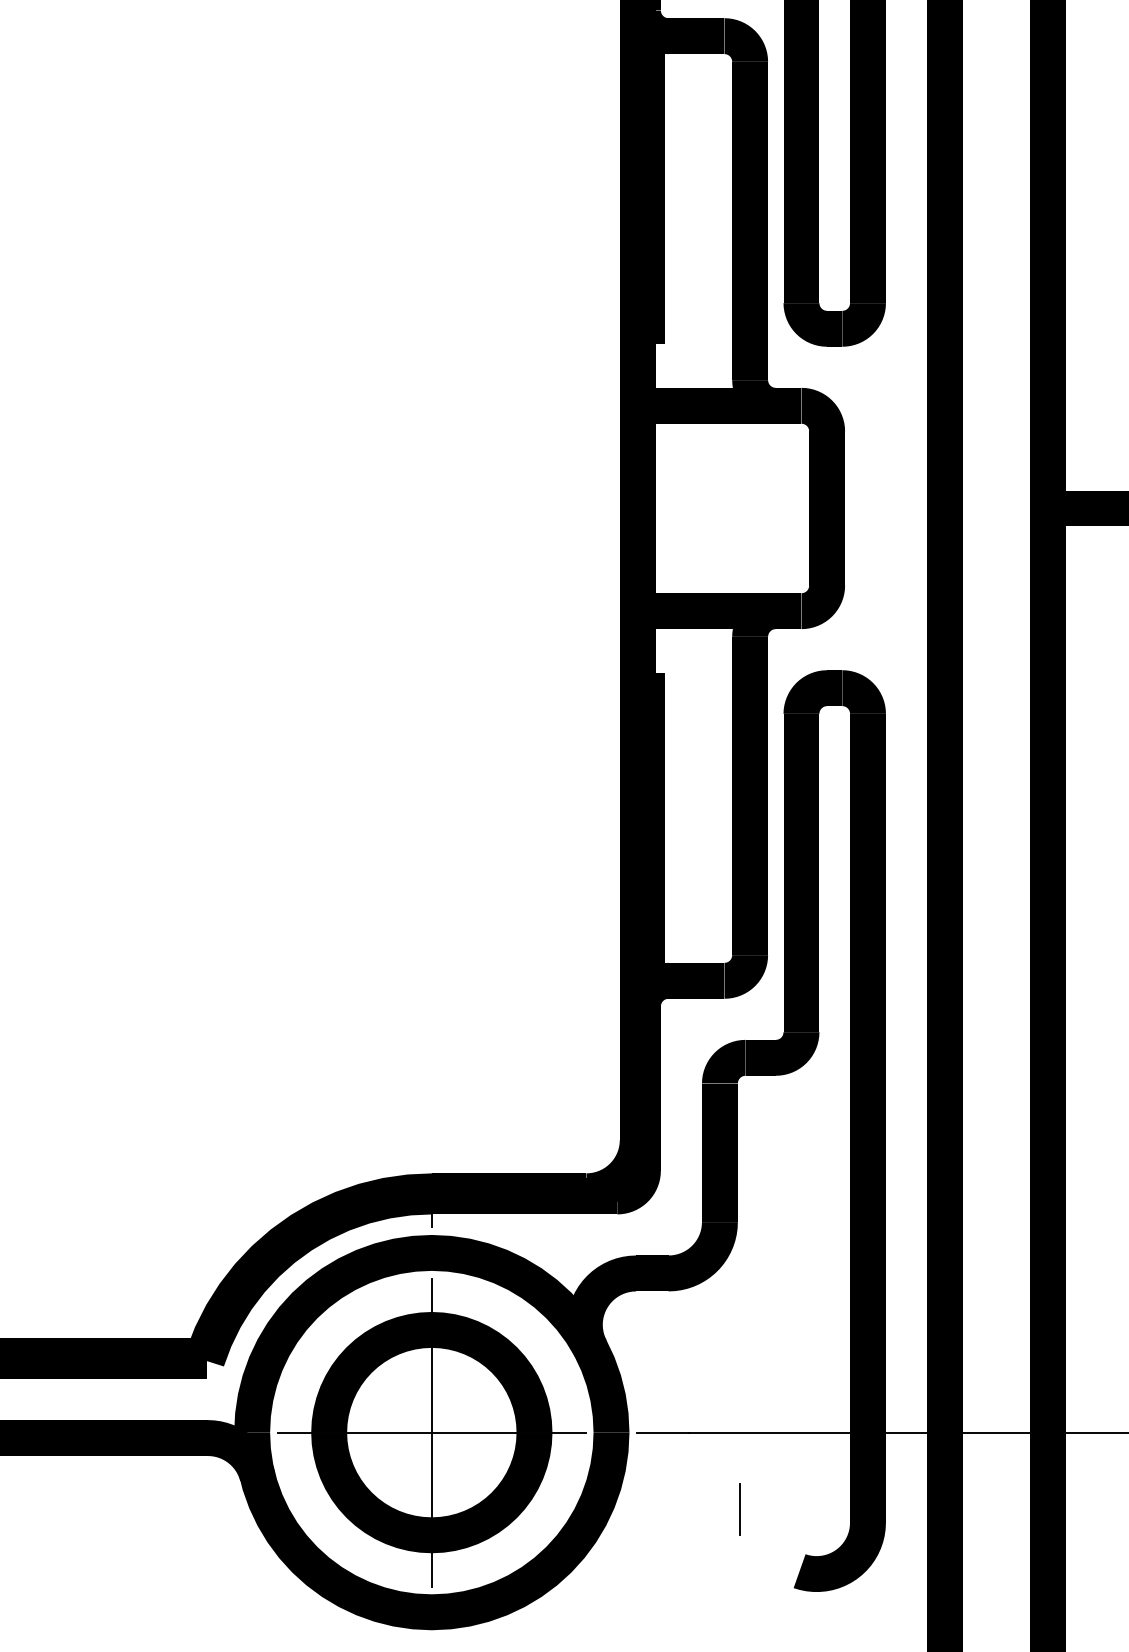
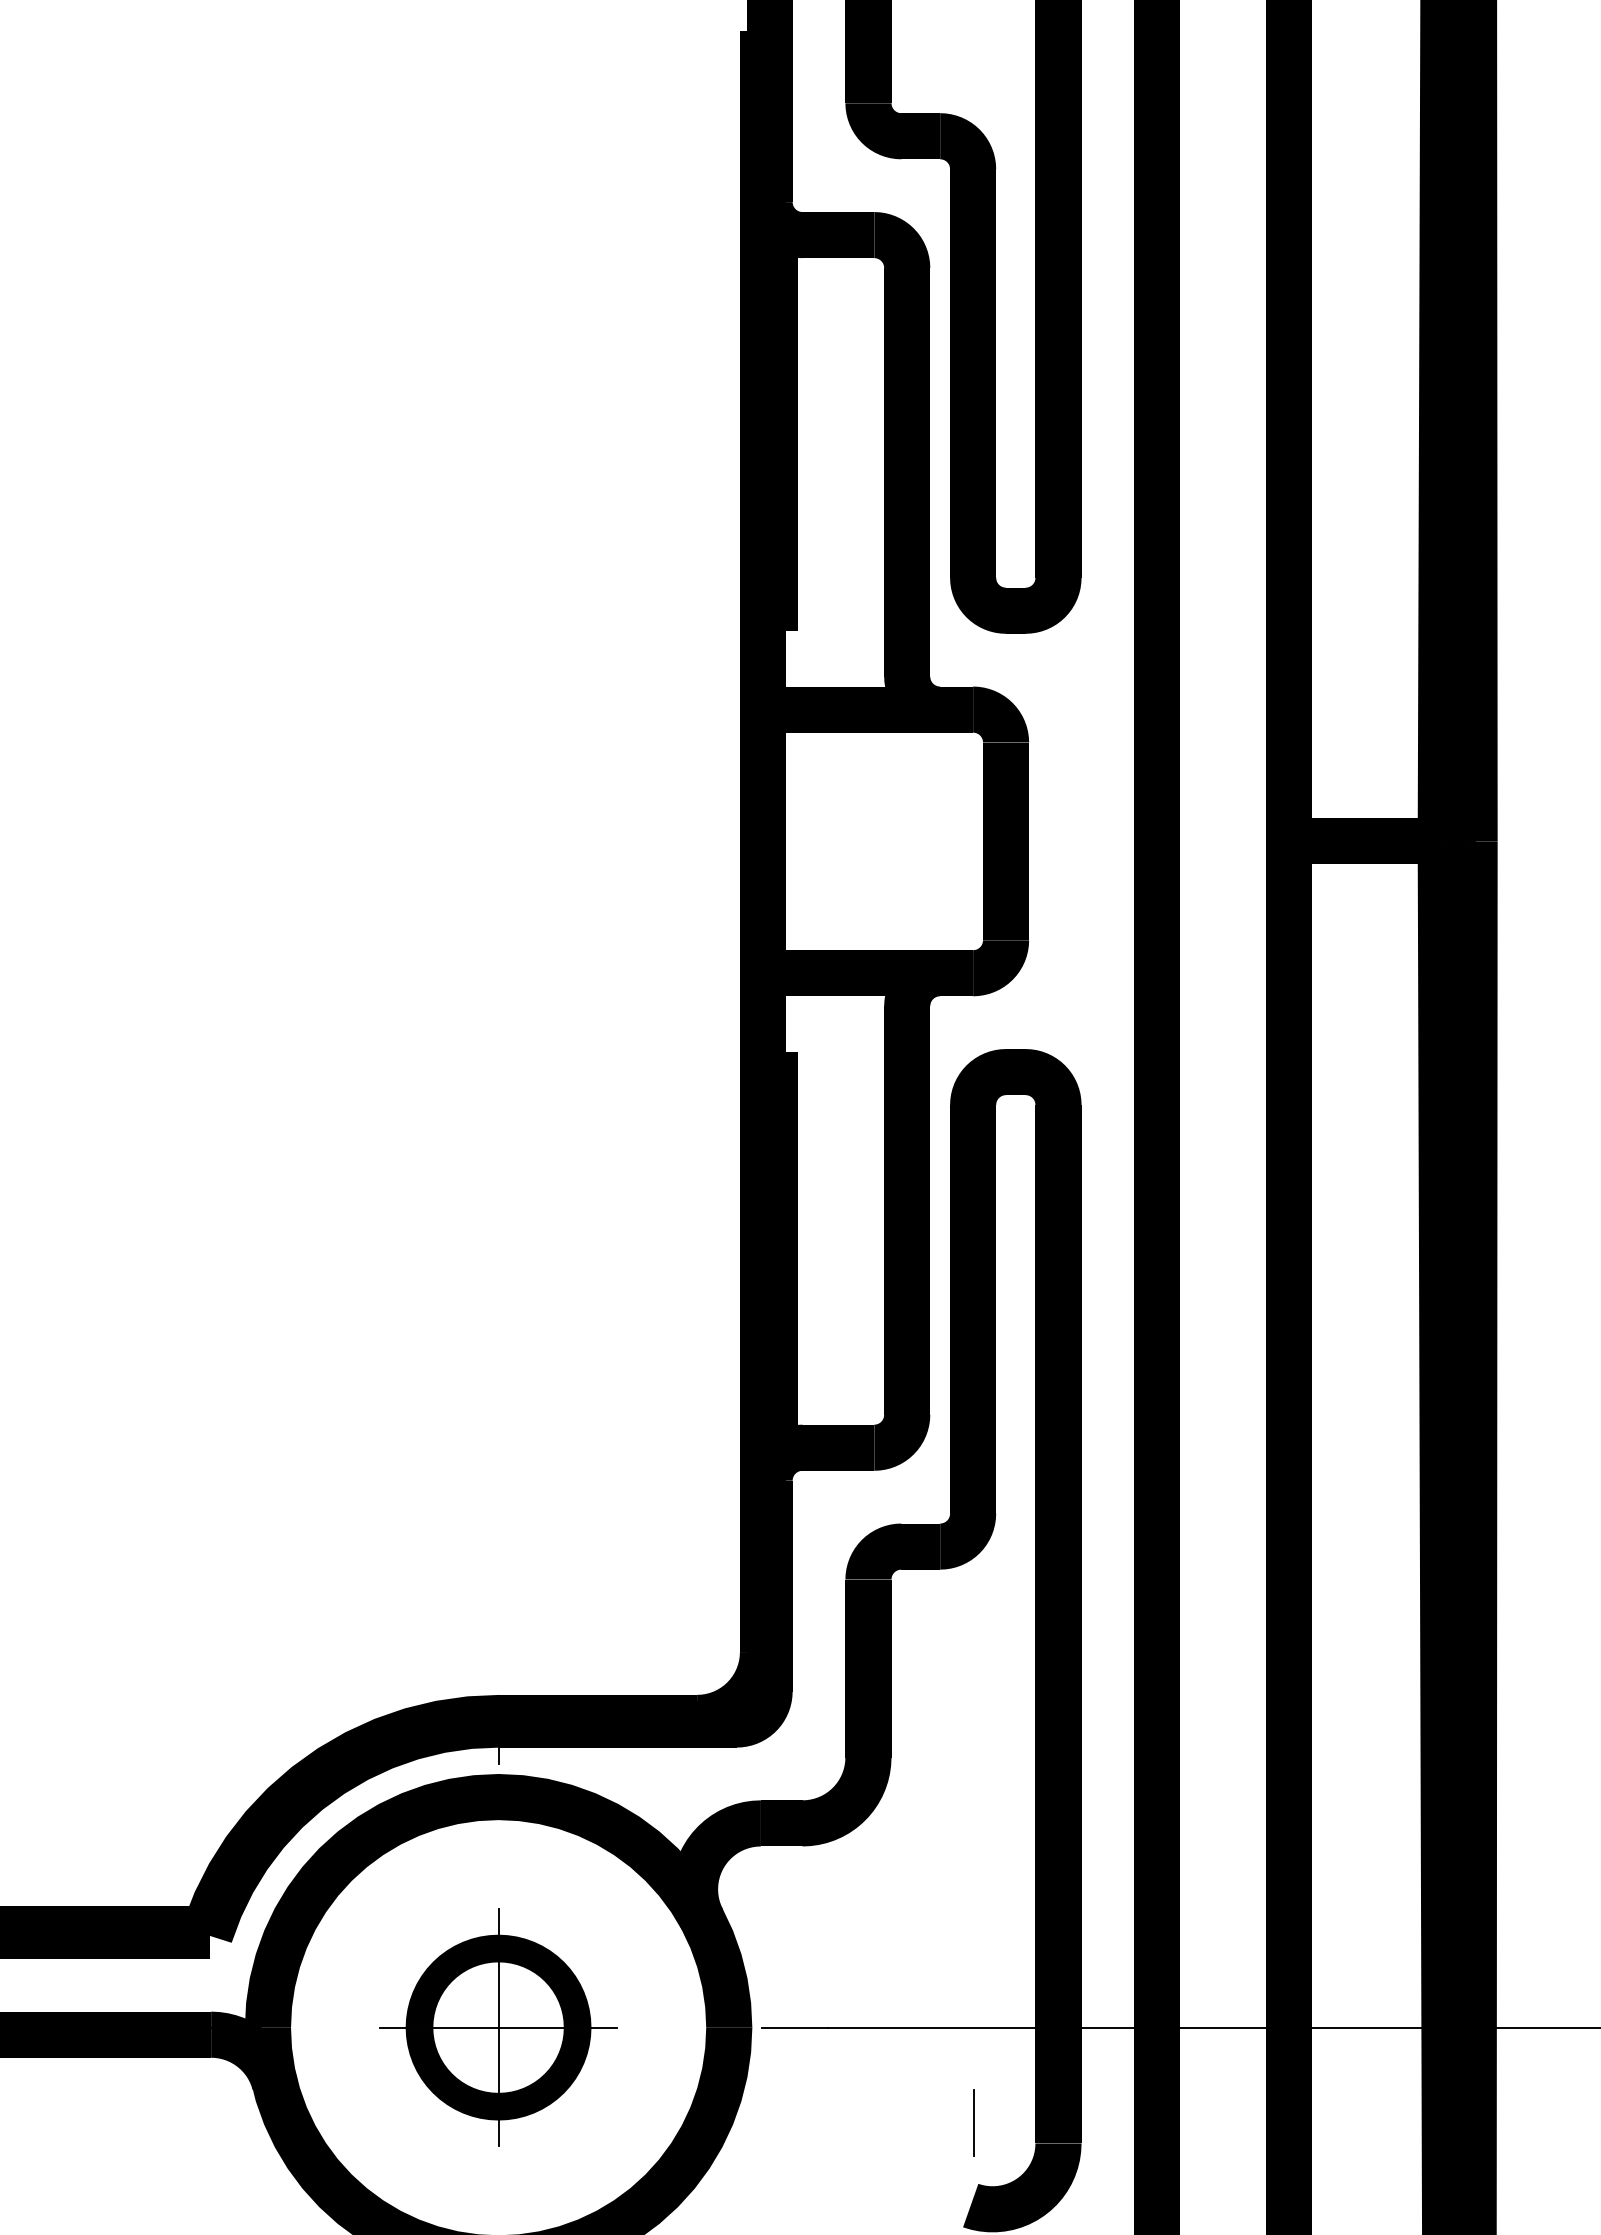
part: (431, 1432) -> (498, 2027), size x0.6
line: (739, 1509) -> (973, 2122), moved

